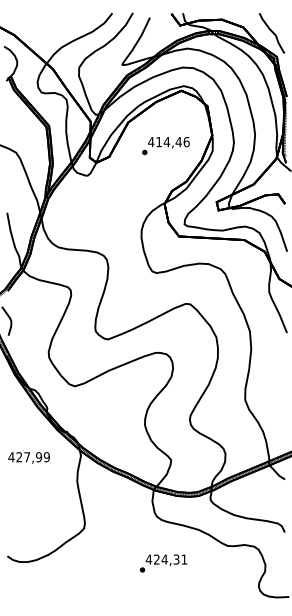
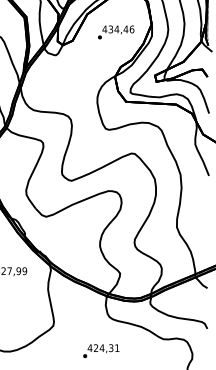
text: (158, 142) -> (110, 29), 414,46 -> 434,46
text: (163, 563) -> (101, 351), moved

